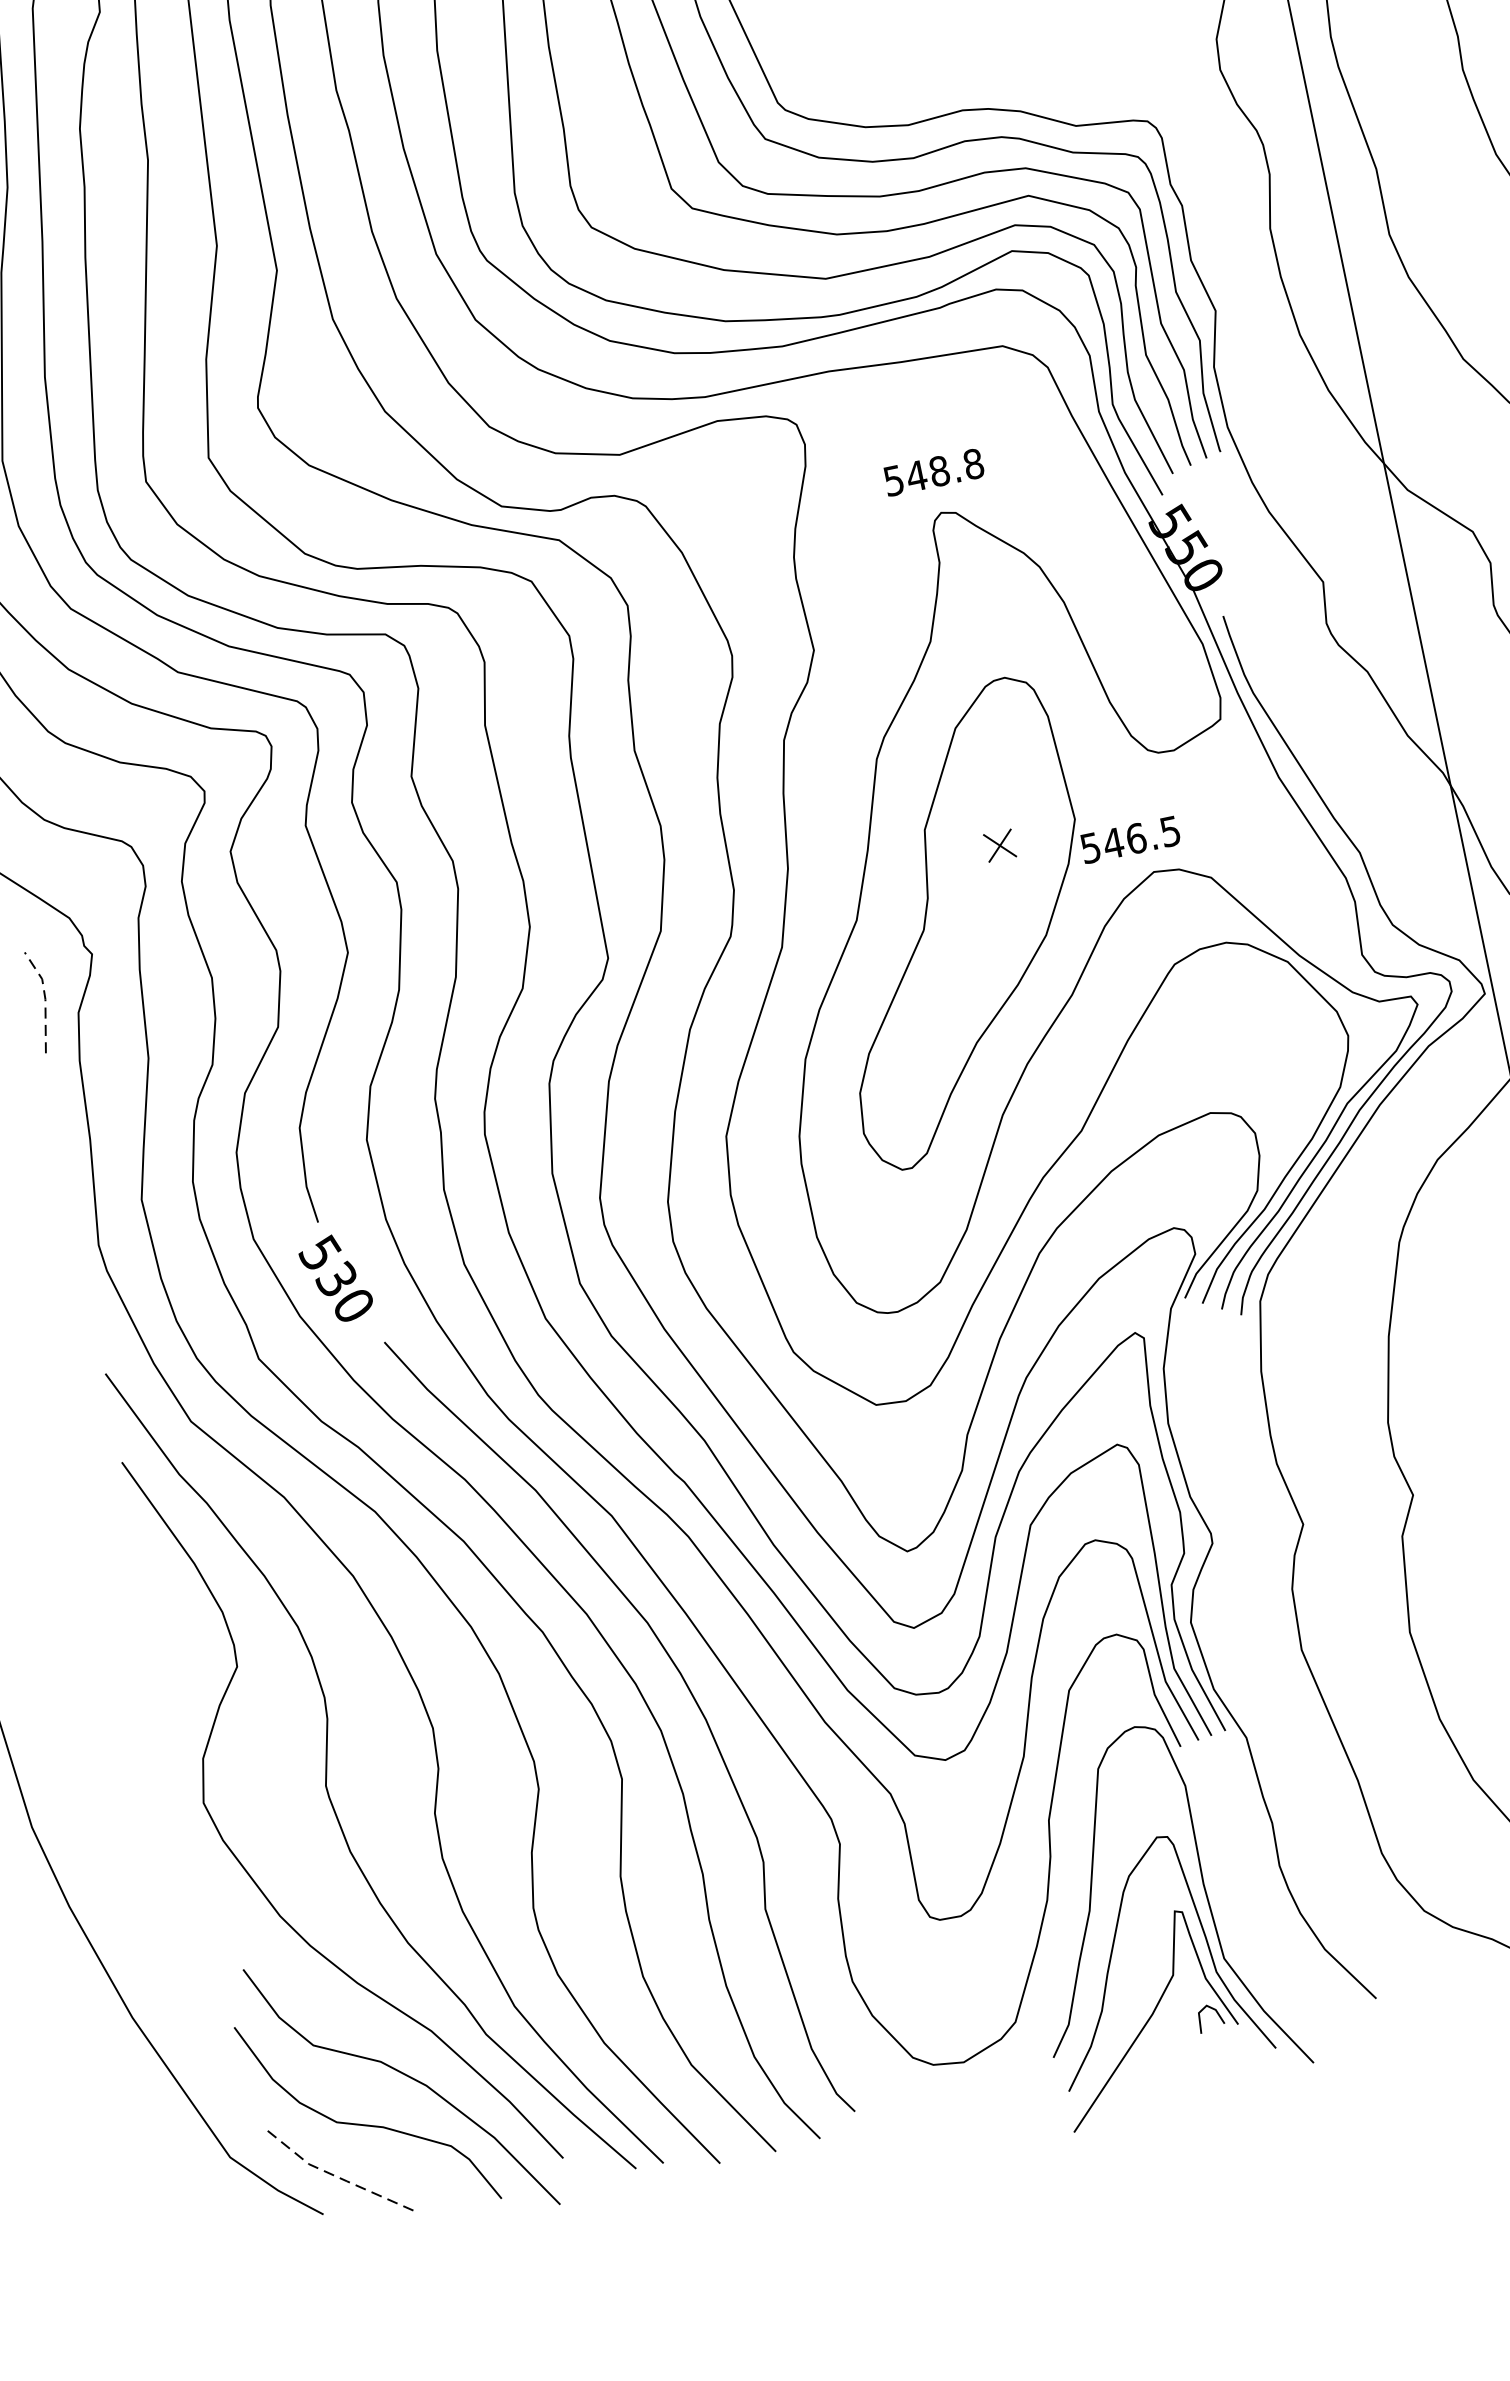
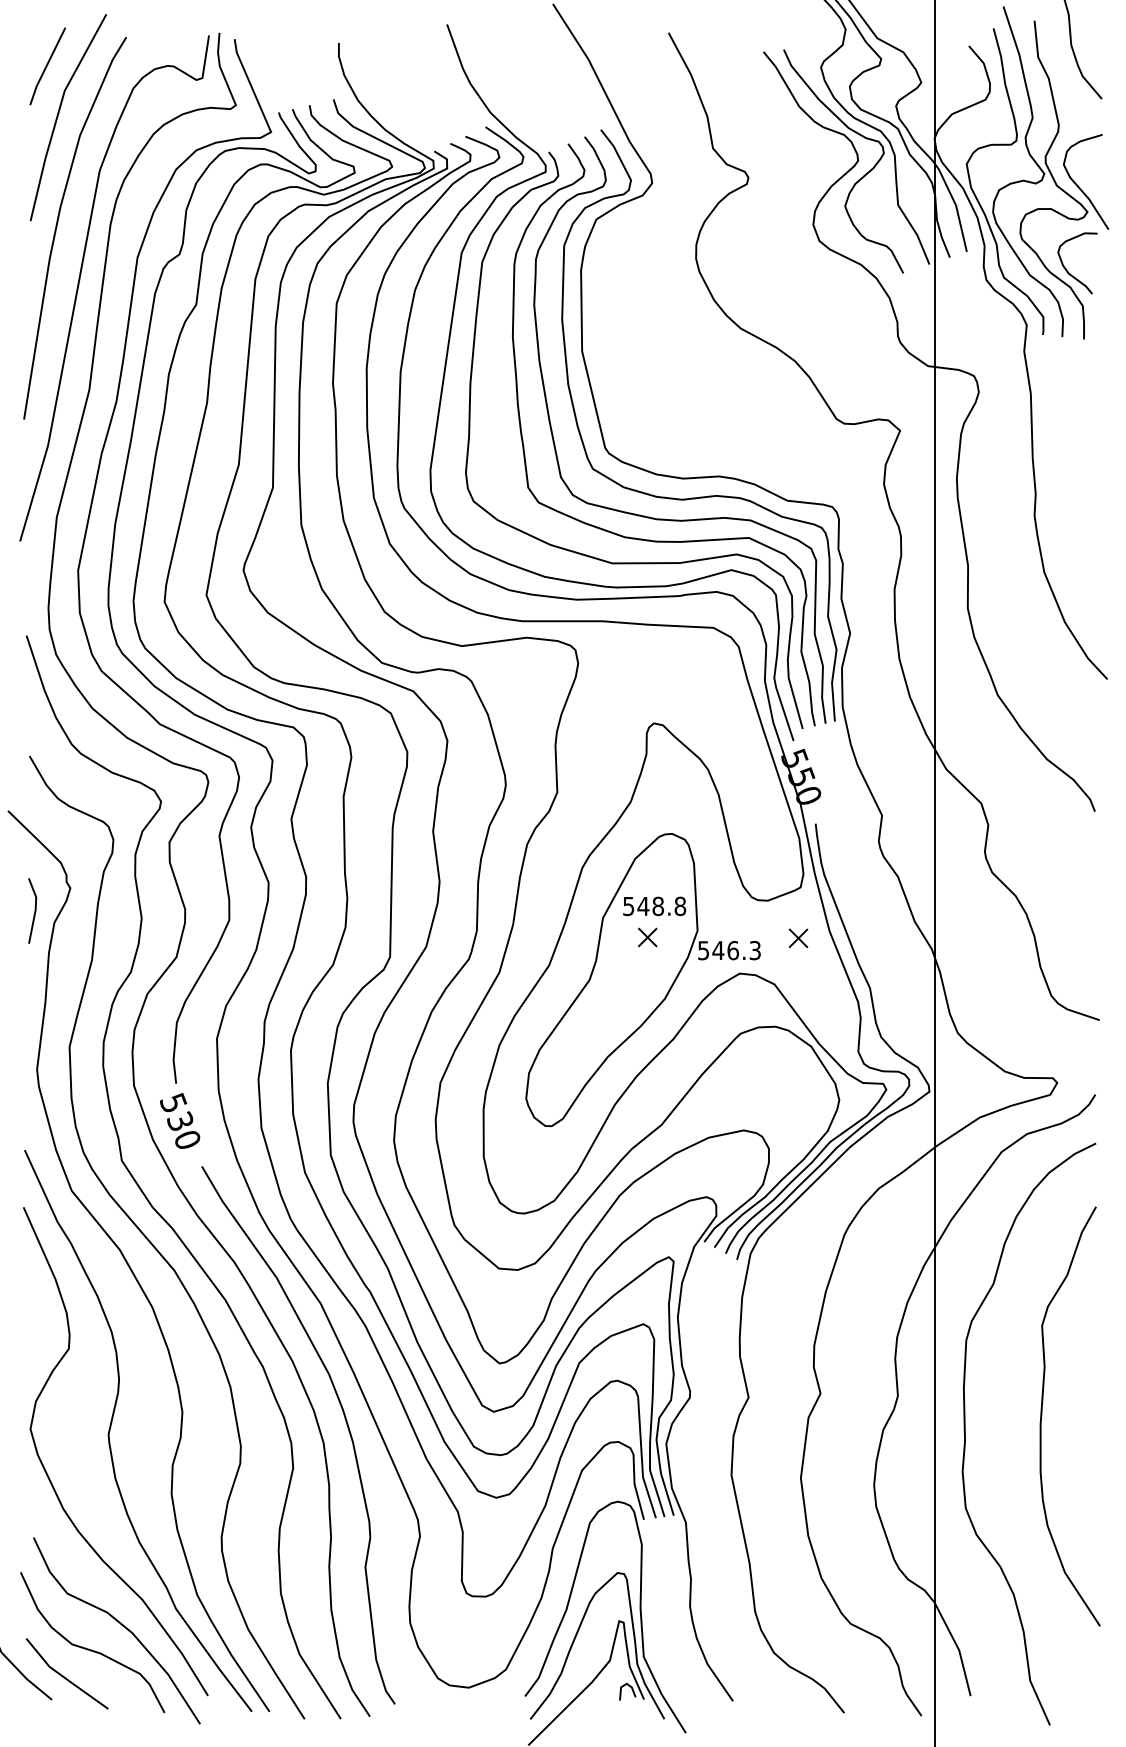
text: (933, 472) -> (654, 906), moved
part: (1233, 797) -> (798, 937), added
text: (1170, 829) -> (755, 949), 546.5 -> 546.3
line: (45, 999) -> (35, 910), dashed -> solid
line: (334, 2176) -> (63, 1677), dashed -> solid

